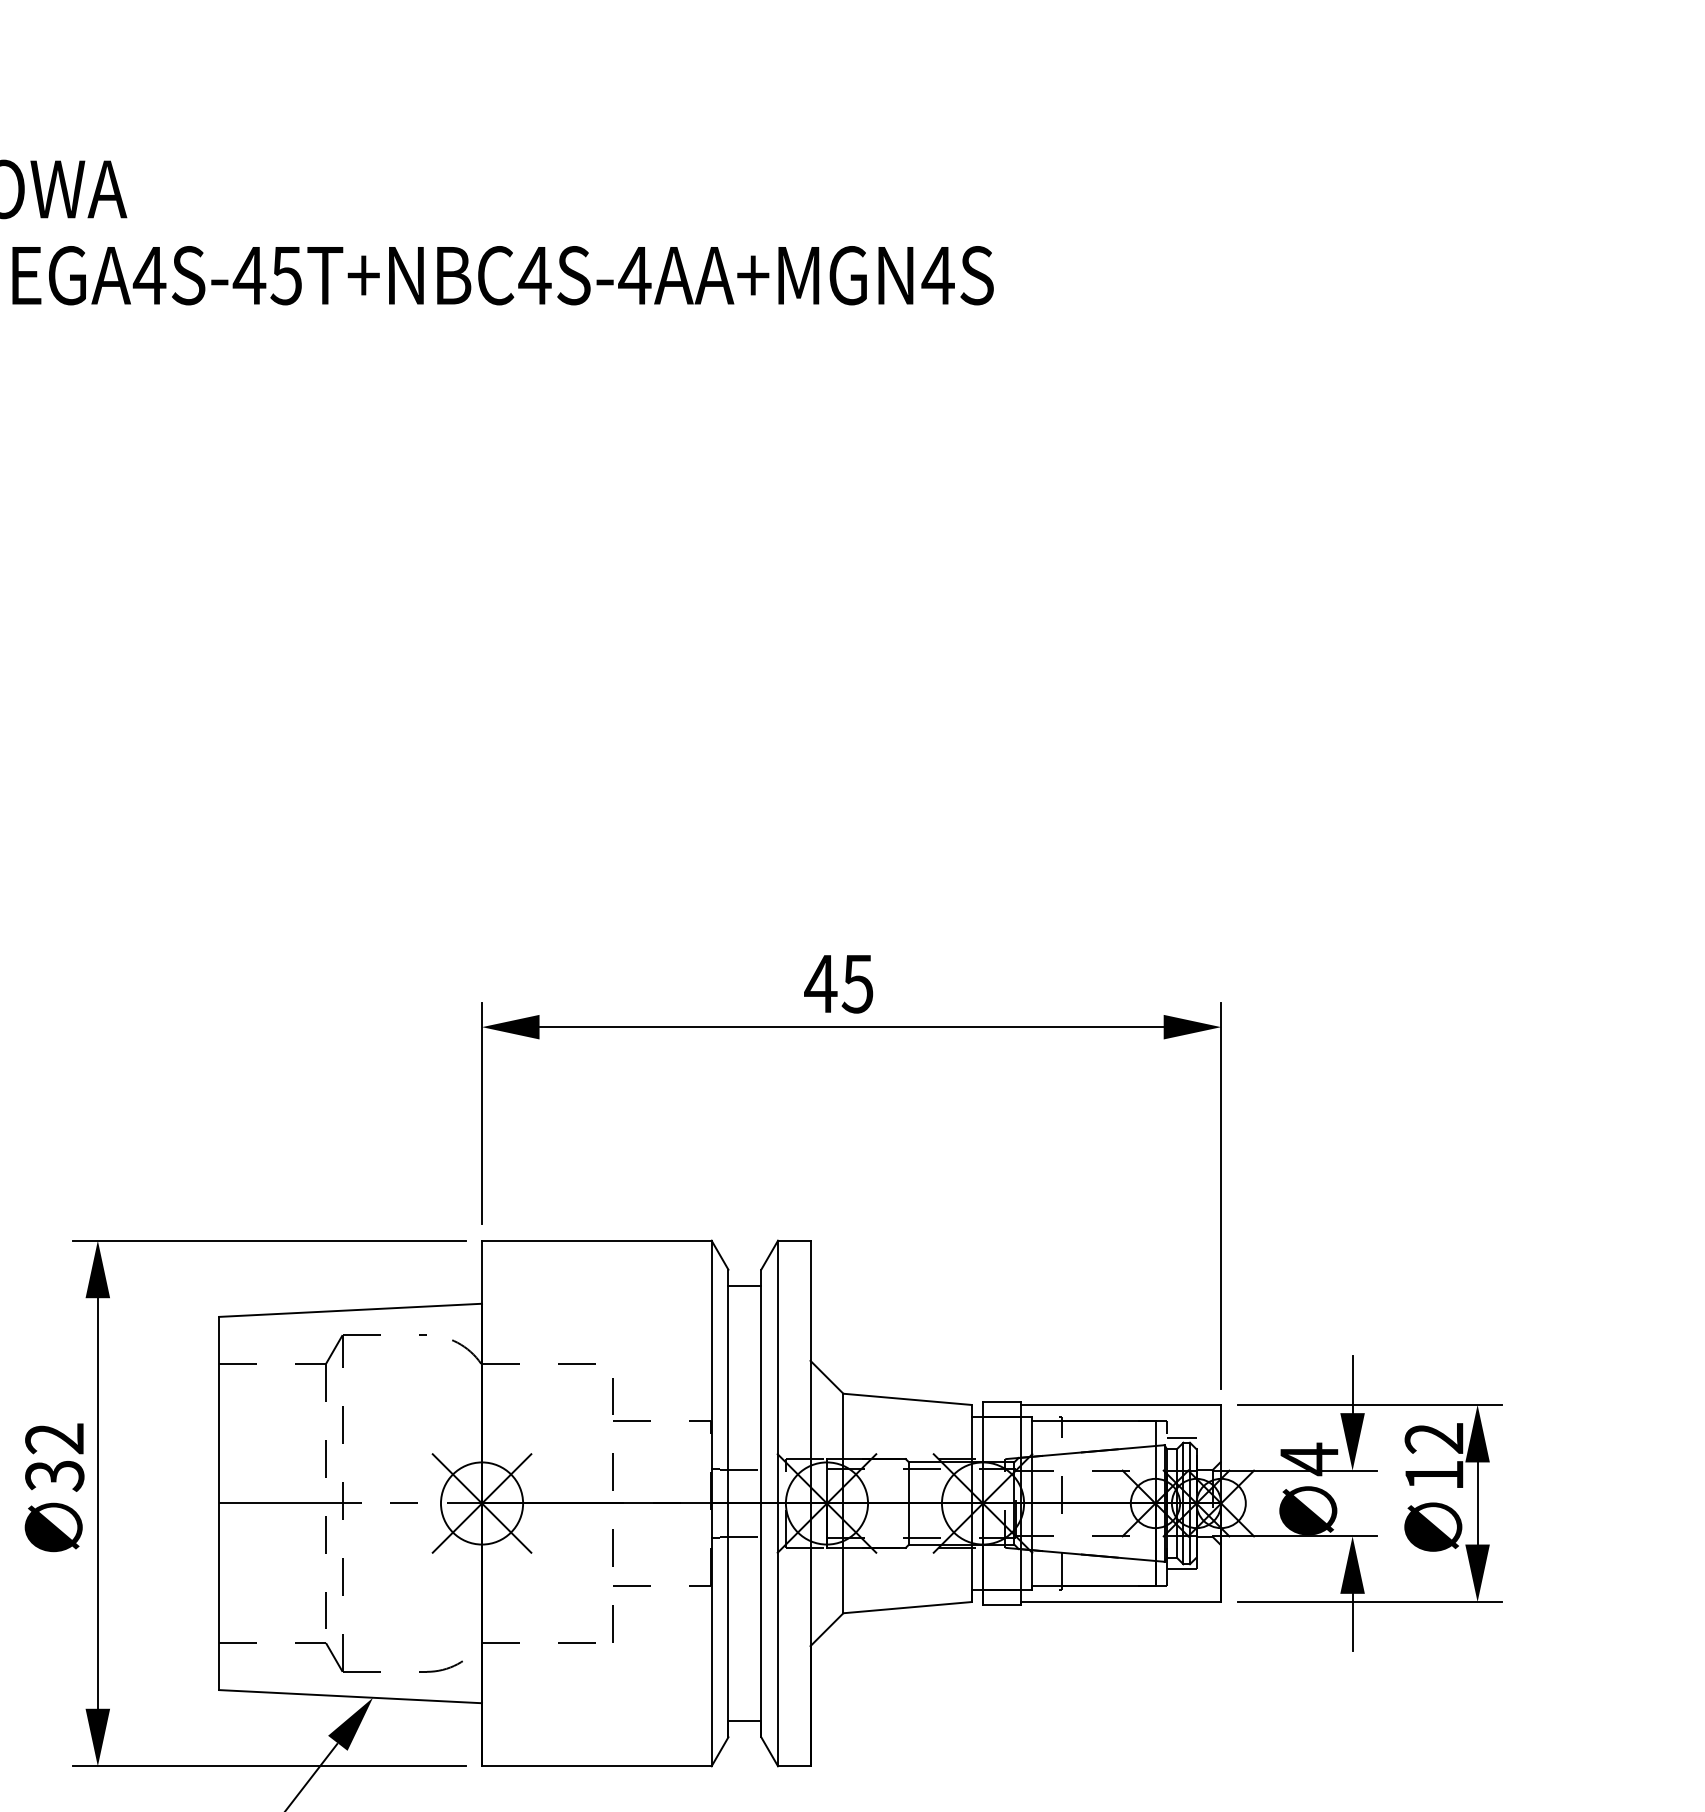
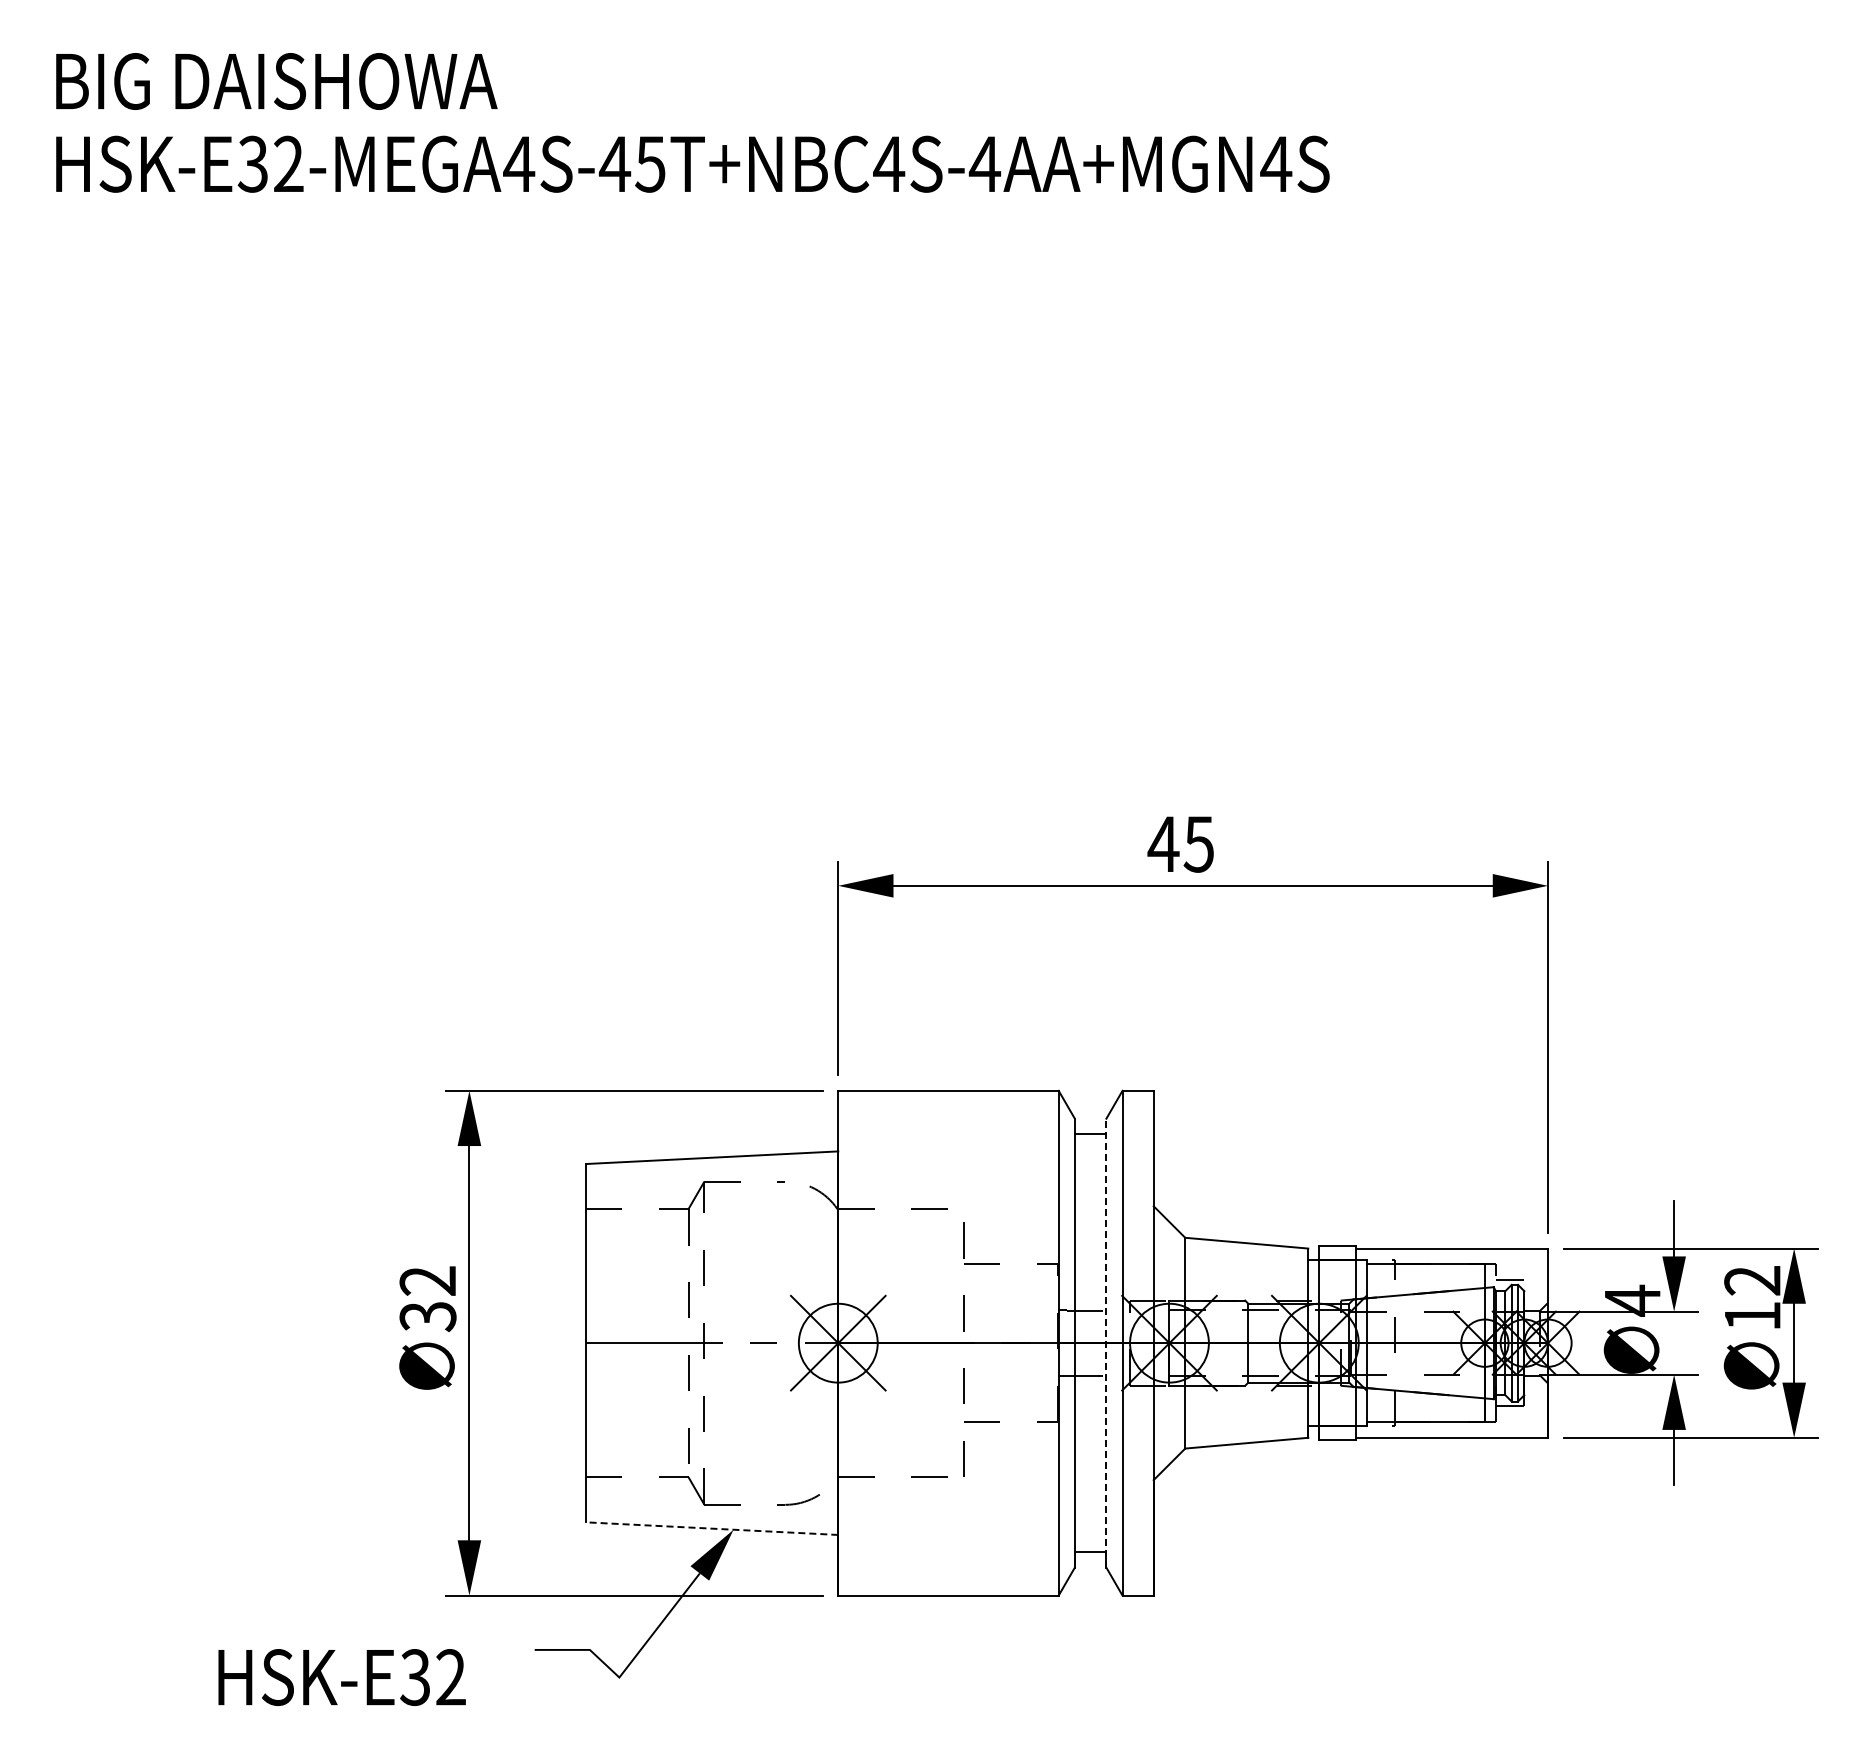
line: (761, 1502) -> (1106, 1342), solid -> dashed
line: (349, 1696) -> (711, 1528), solid -> dashed

